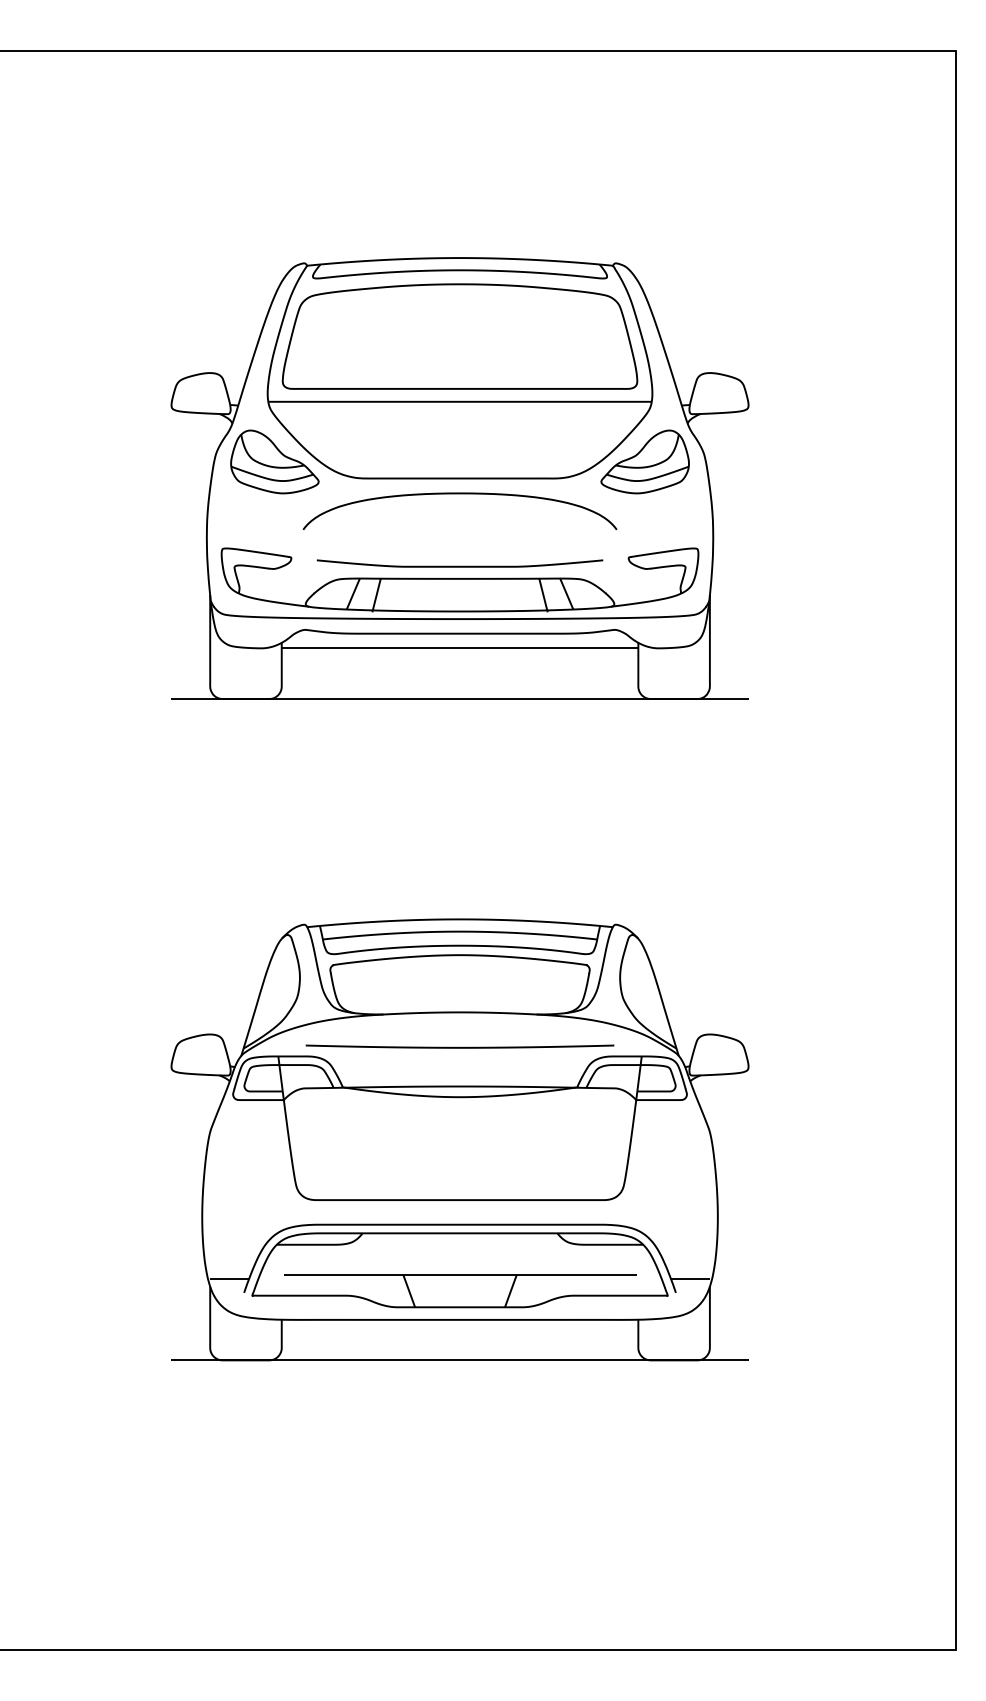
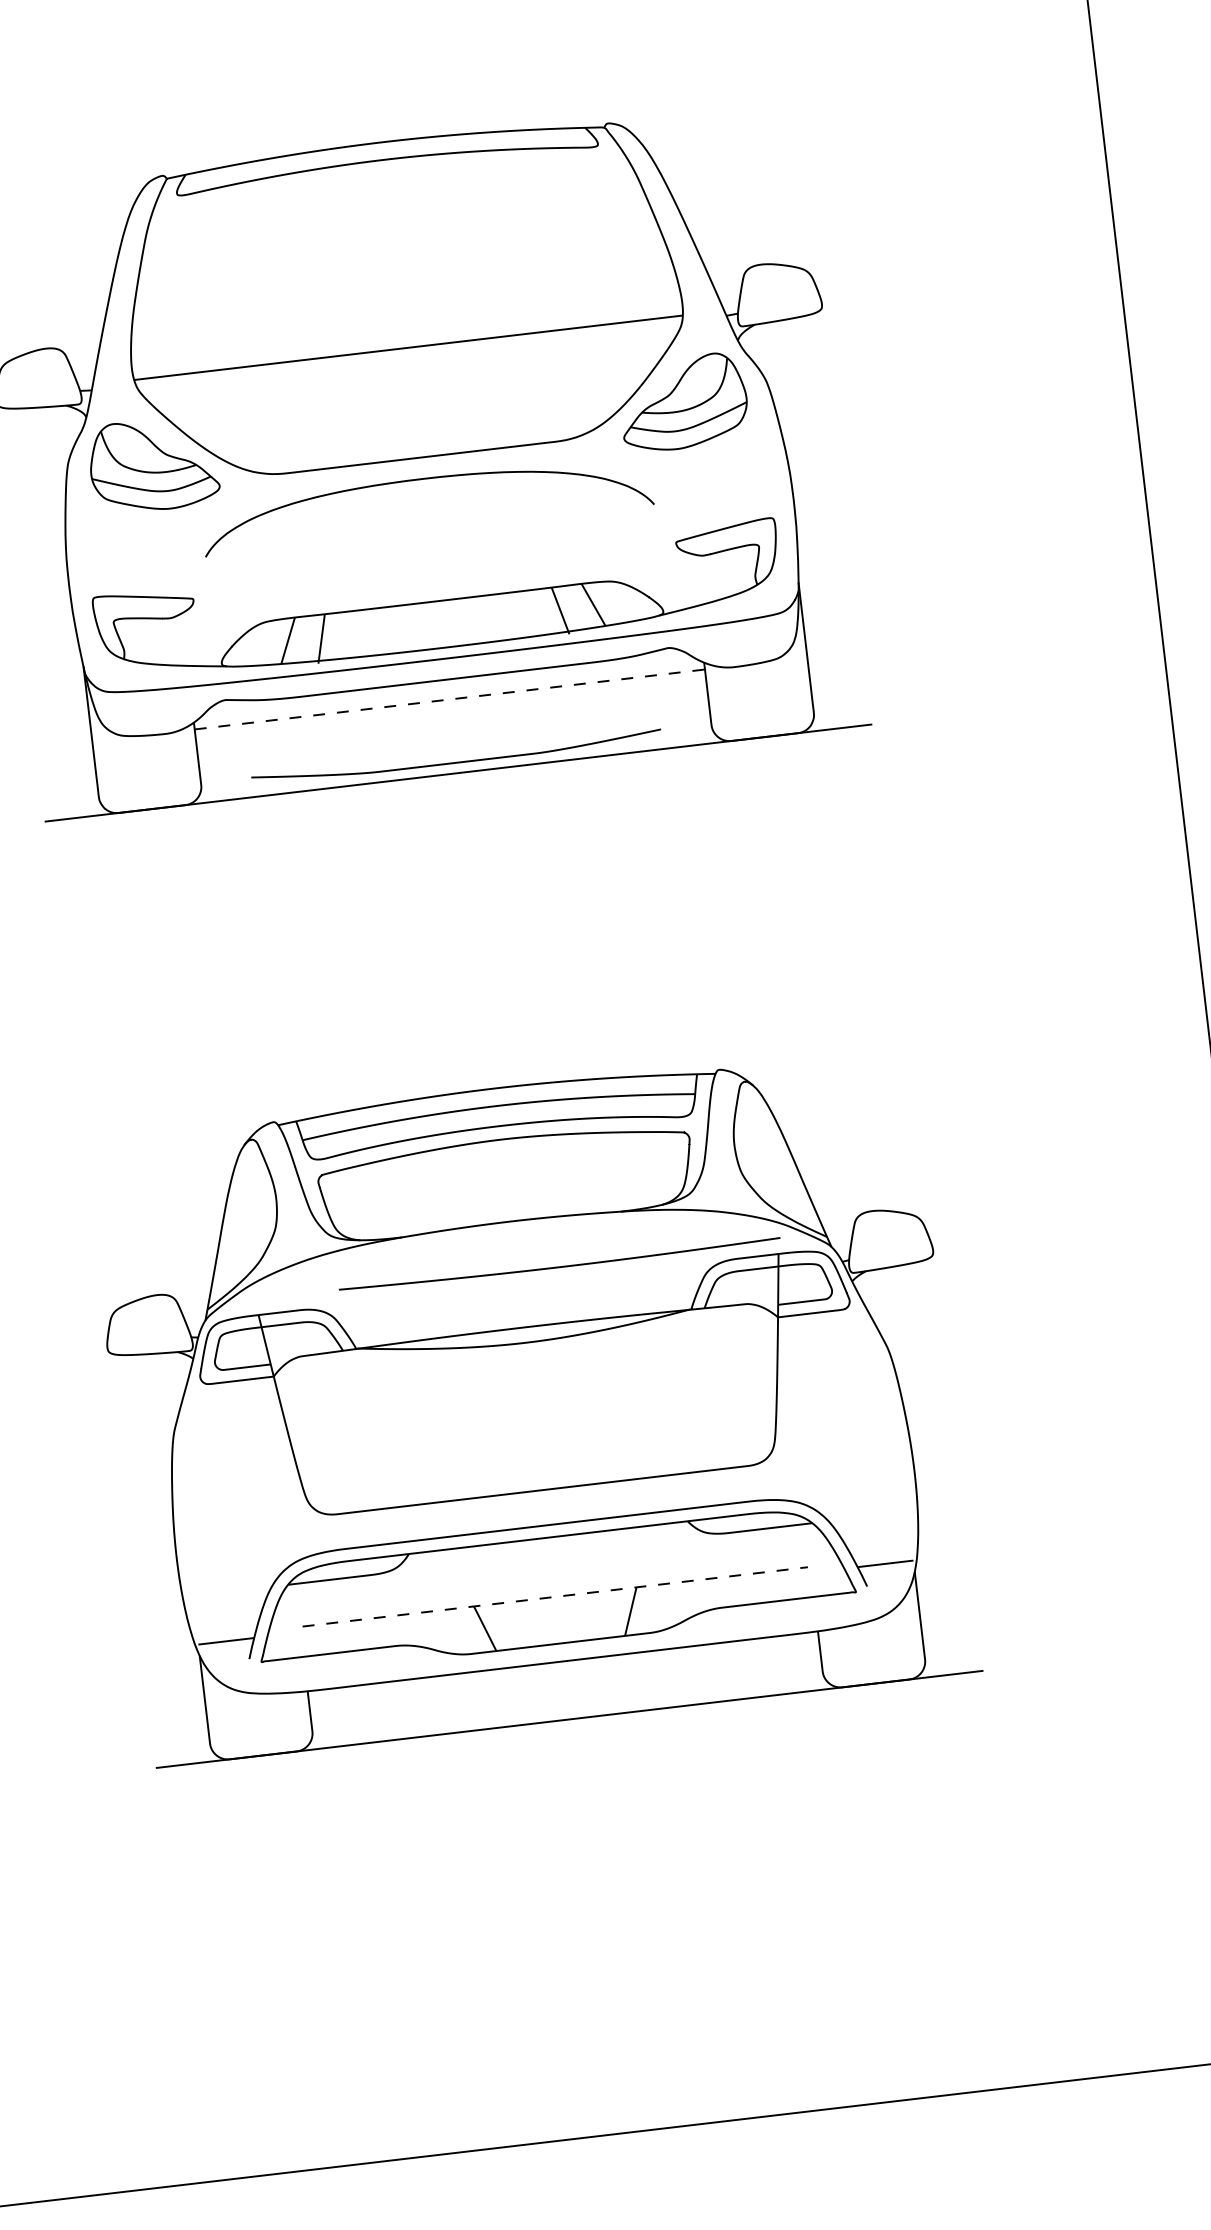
part: (459, 336) -> (396, 254), removed
curve: (459, 565) -> (456, 760), moved
line: (460, 647) -> (450, 699), solid -> dashed
curve: (459, 1046) -> (559, 1265), moved
line: (460, 1274) -> (555, 1596), solid -> dashed

